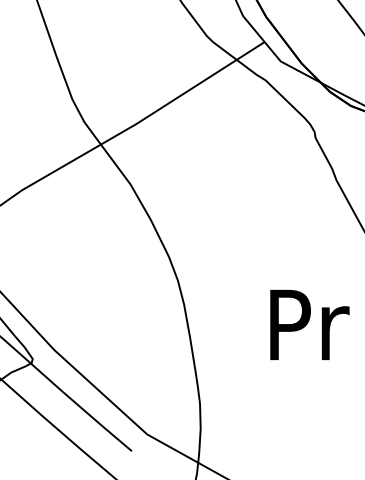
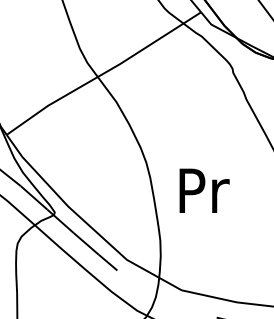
text: (309, 324) -> (204, 190), moved

